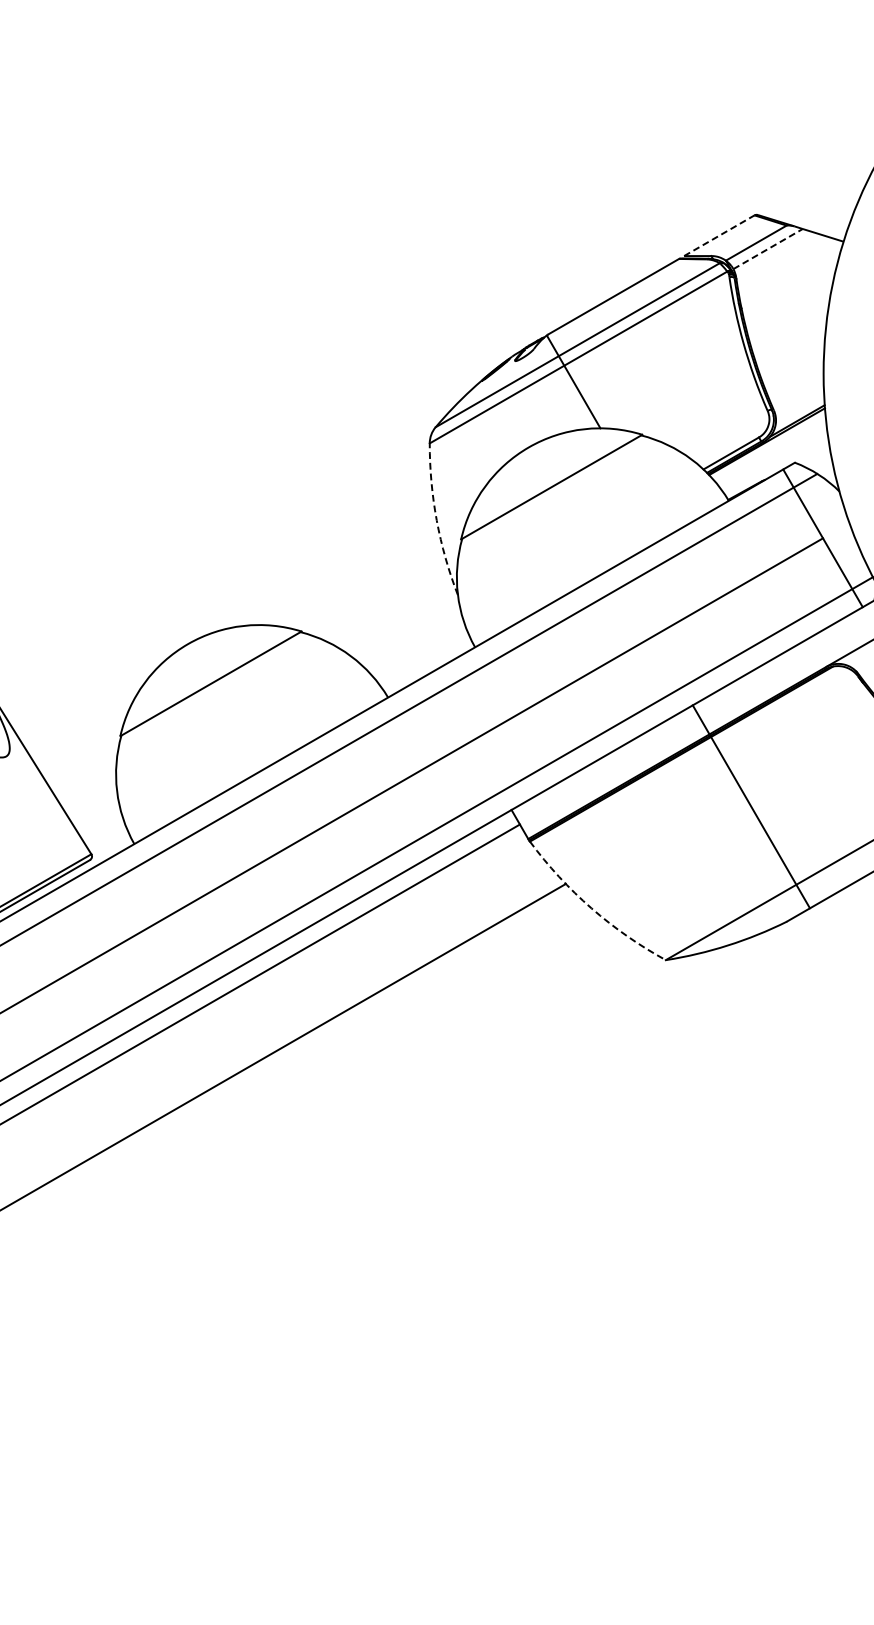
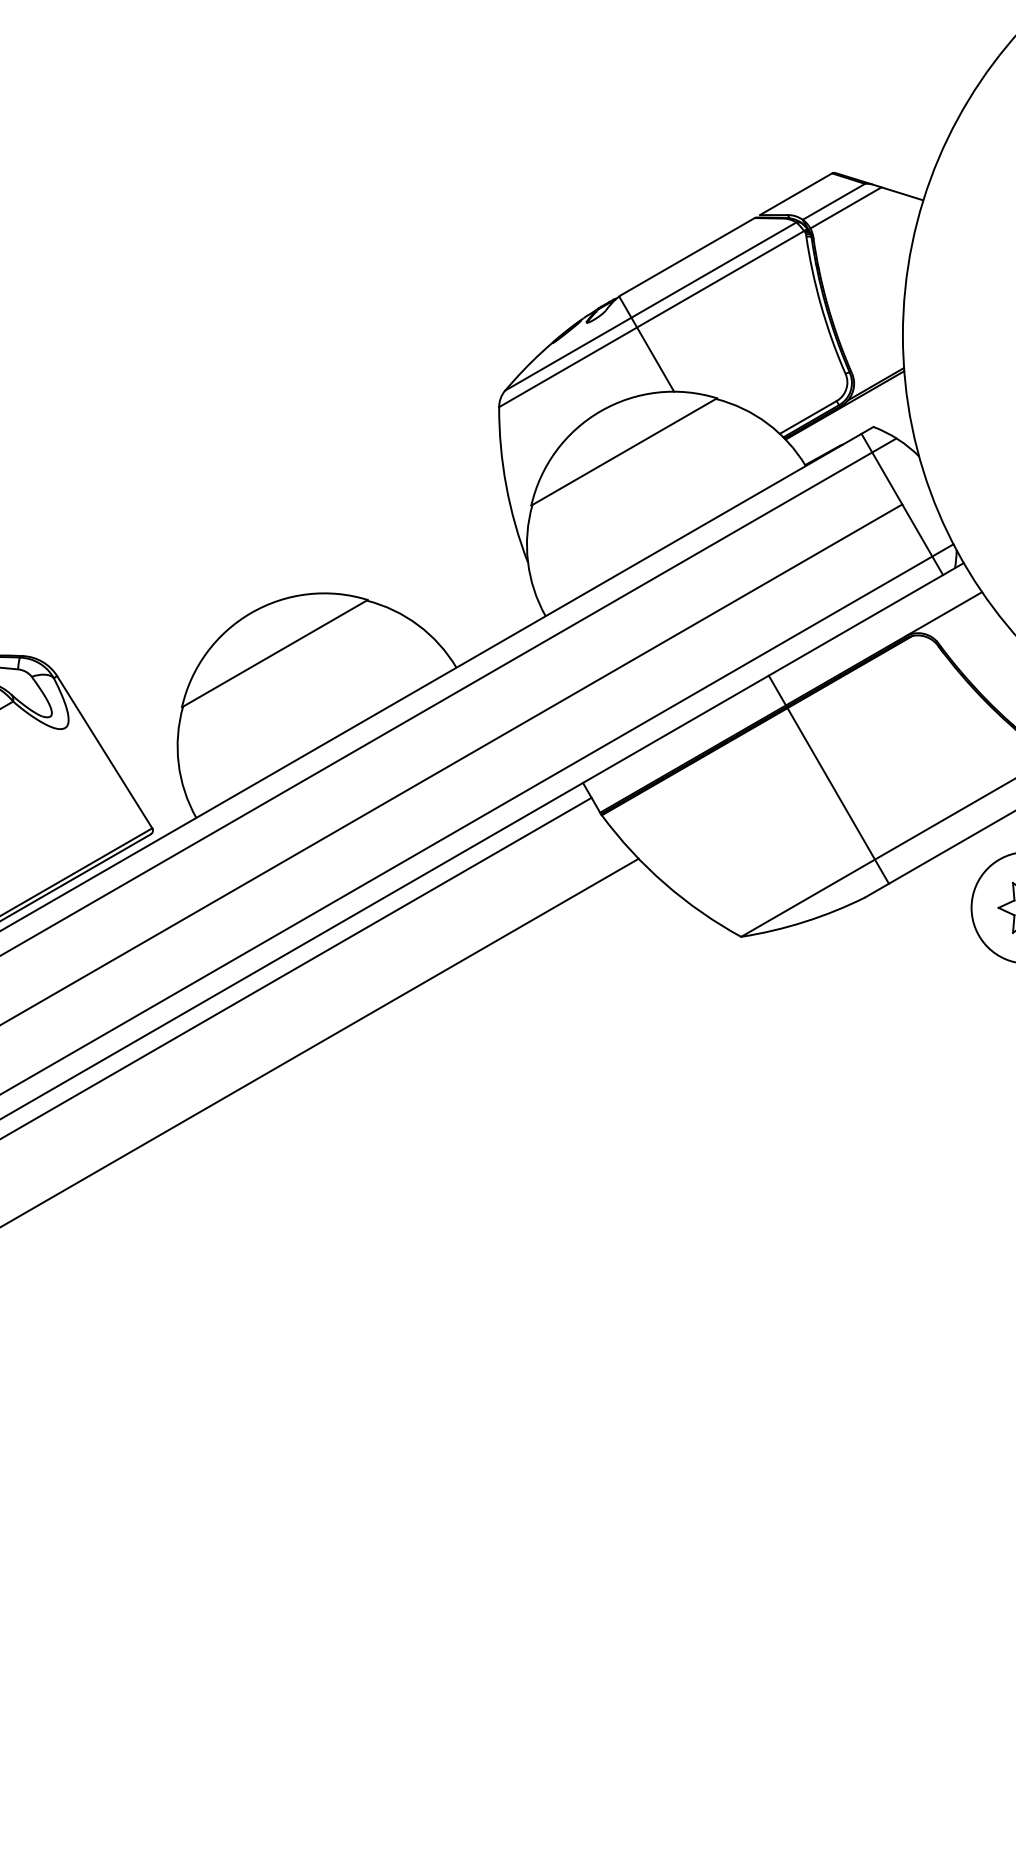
line: (719, 235) -> (796, 194), dashed -> solid
line: (768, 248) -> (846, 207), dashed -> solid
arc: (436, 520) -> (506, 486), dashed -> solid
arc: (591, 908) -> (664, 883), dashed -> solid

